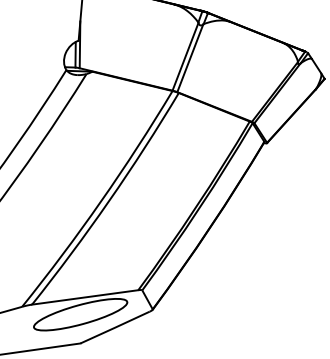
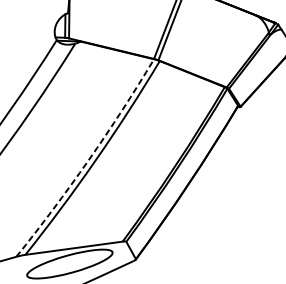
arc: (101, 201) -> (88, 160), solid -> dashed

